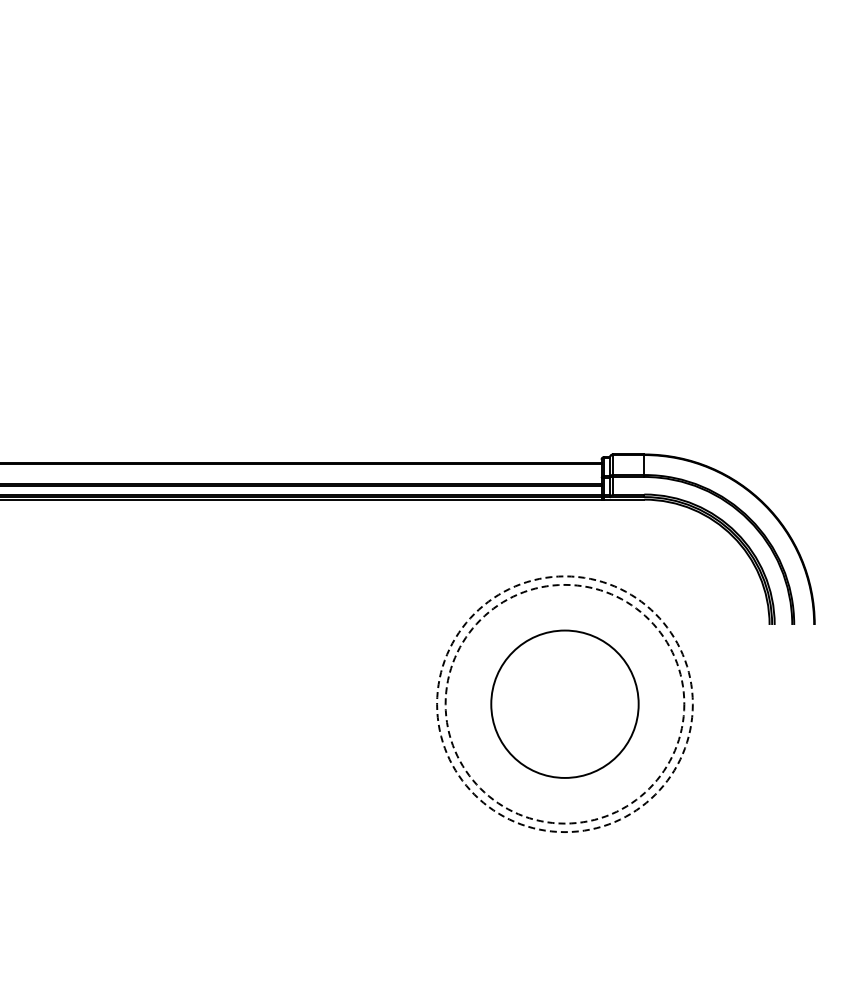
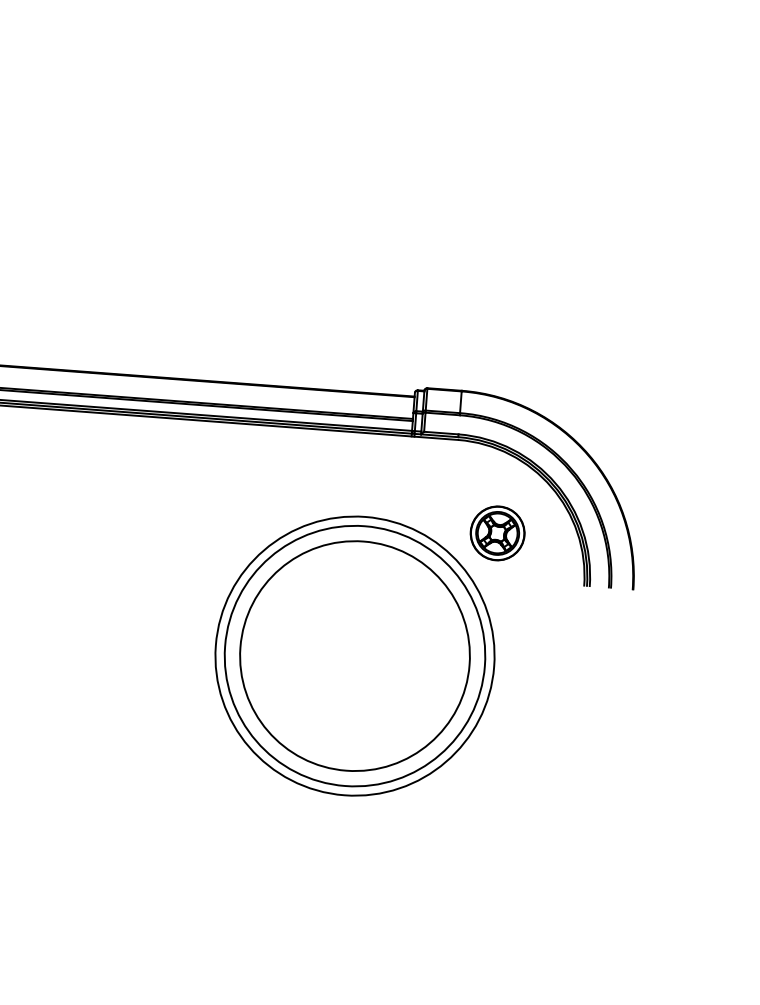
part: (686, 581) -> (497, 532), added
circle: (564, 703) -> (354, 655), dashed -> solid
circle: (564, 703) -> (354, 655), size x1.43
circle: (564, 704) -> (354, 656), dashed -> solid

